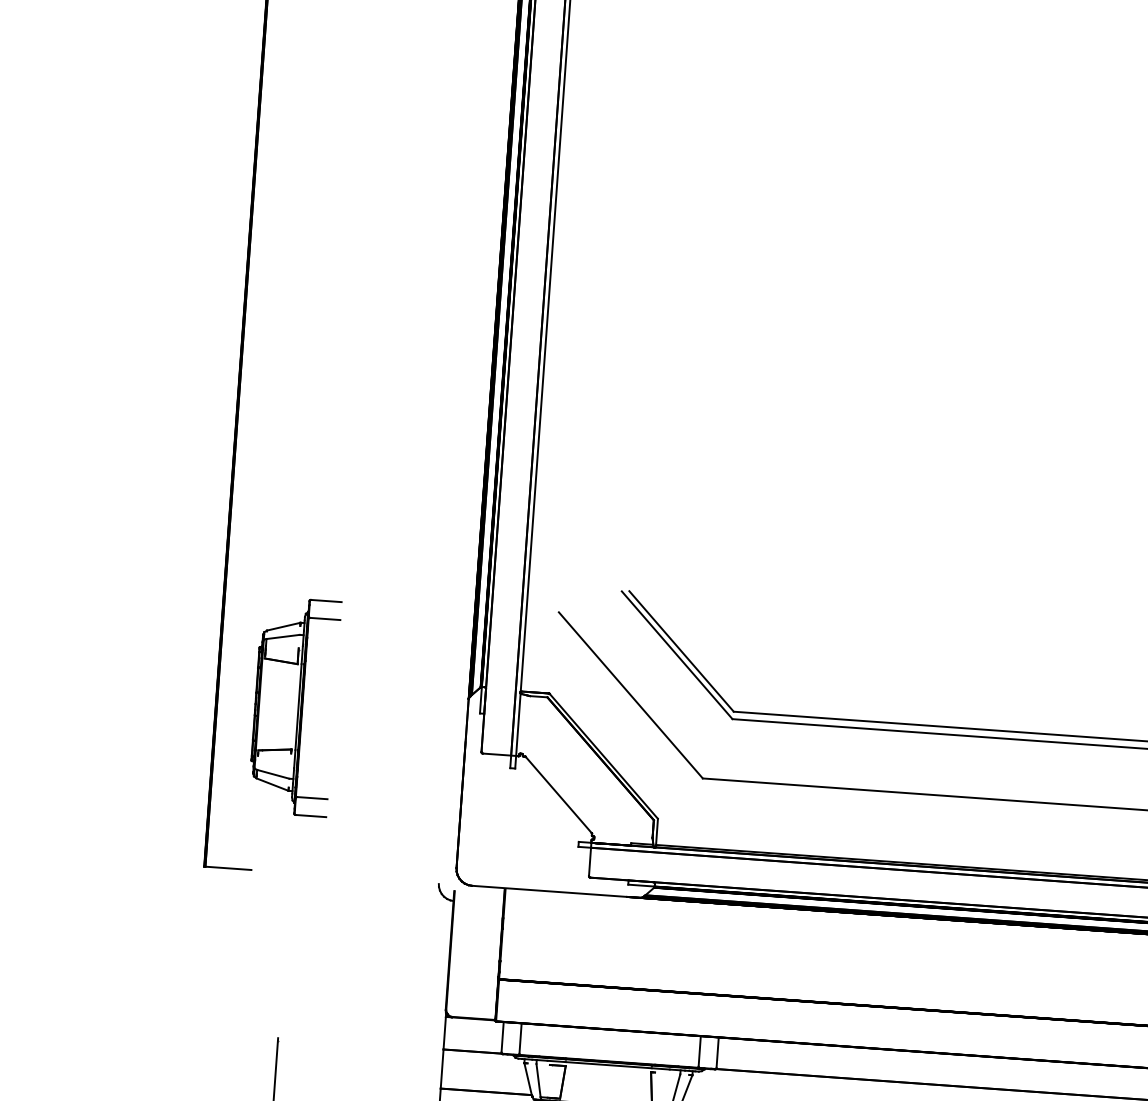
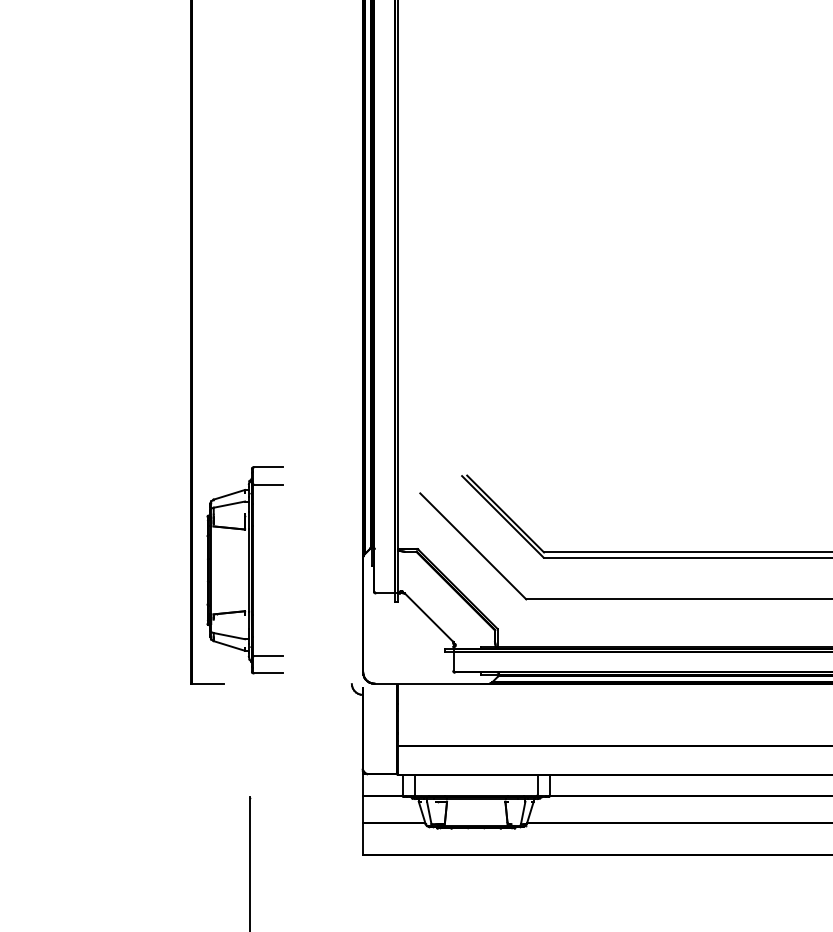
part: (293, 706) -> (244, 570), size x1.4

